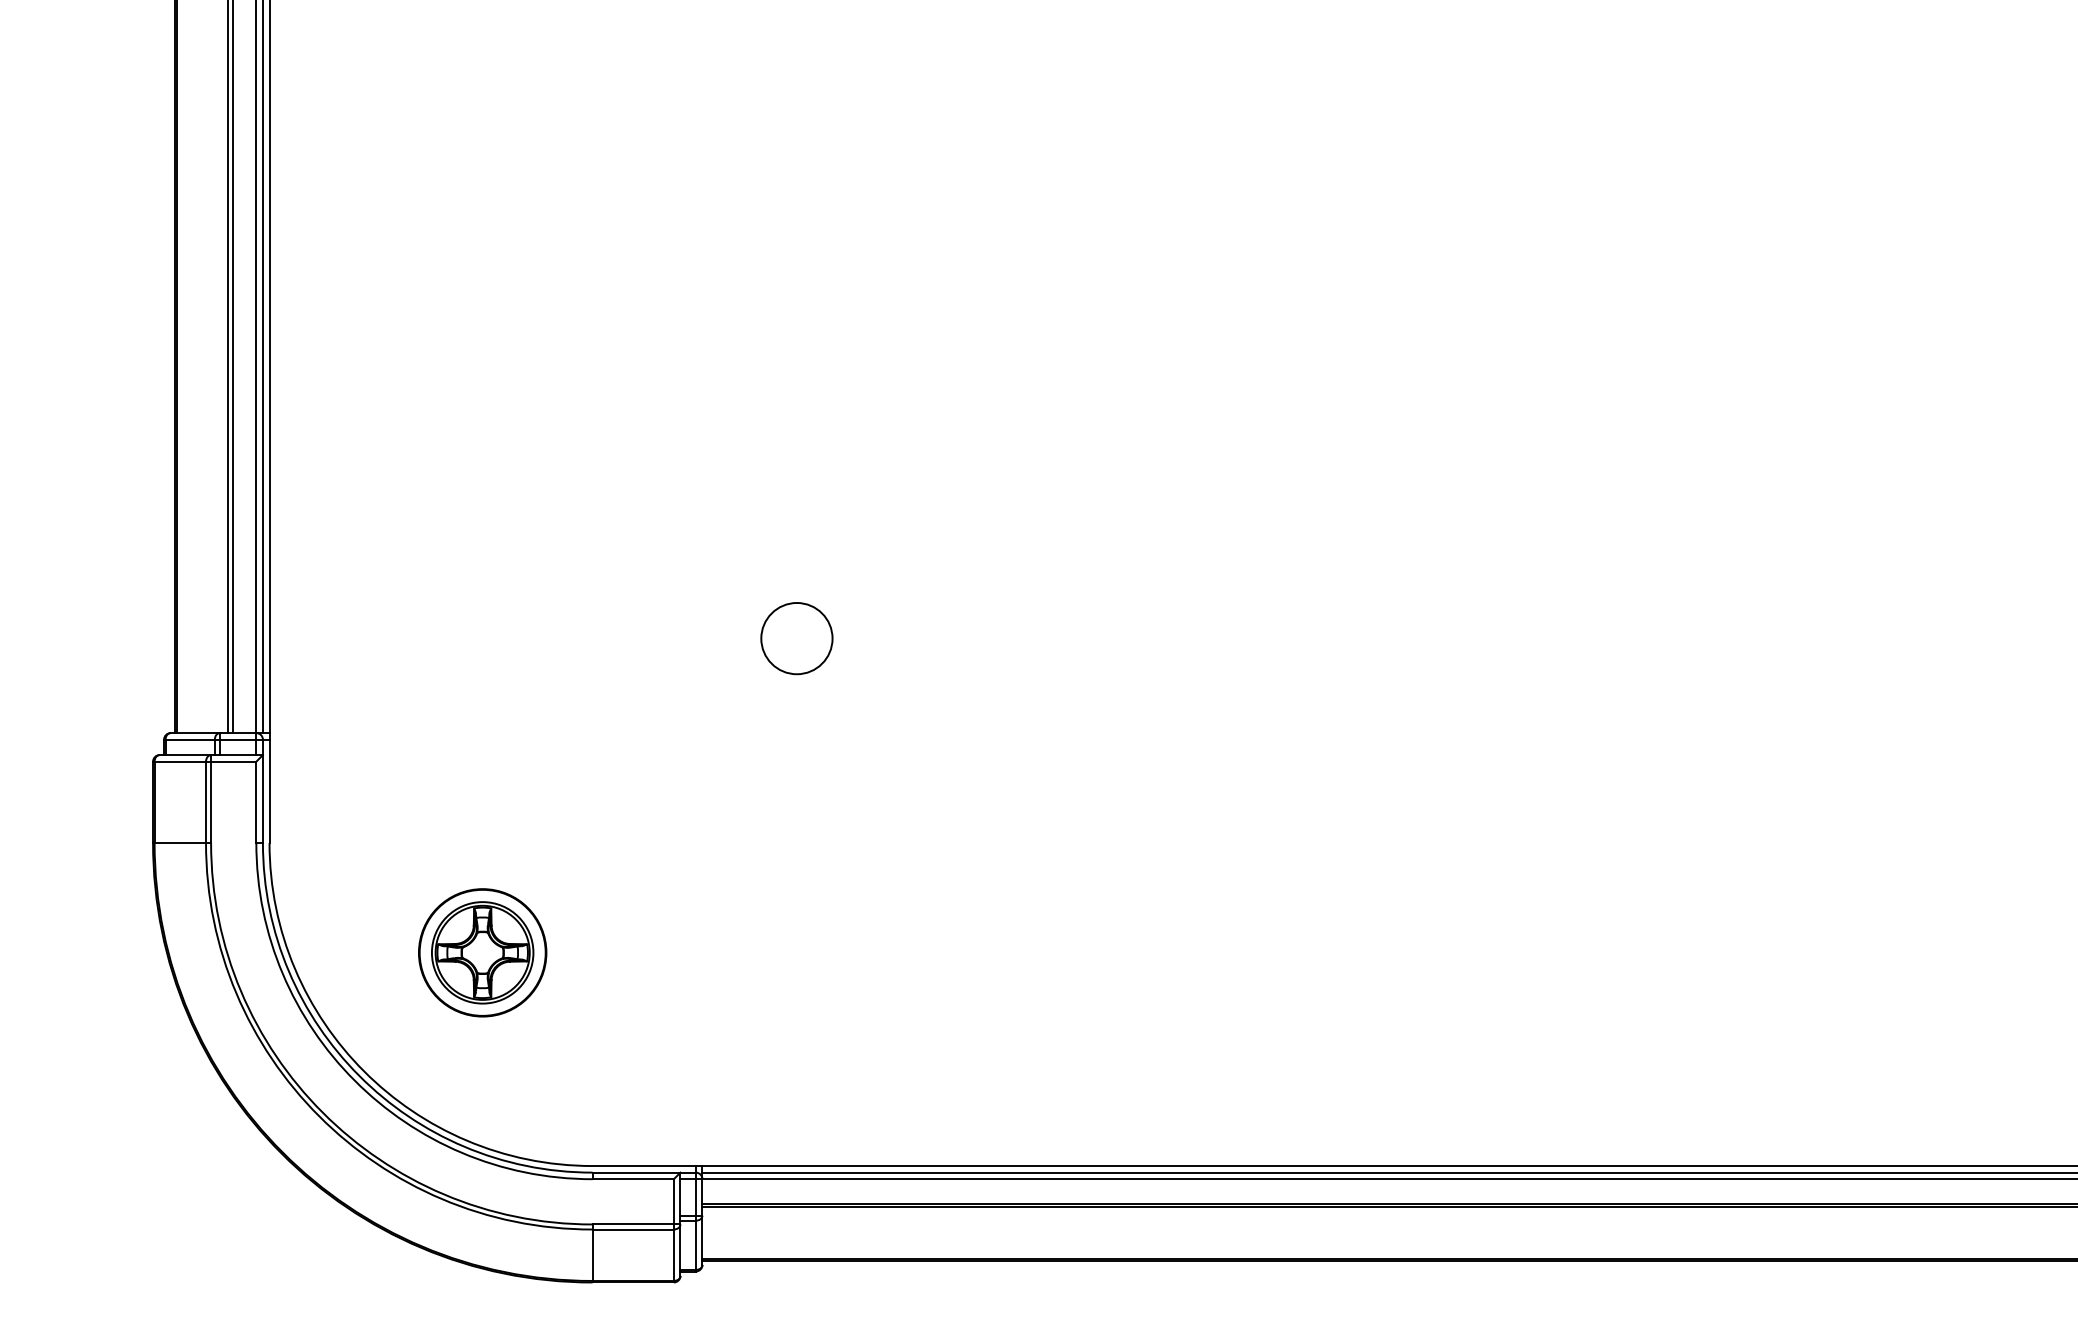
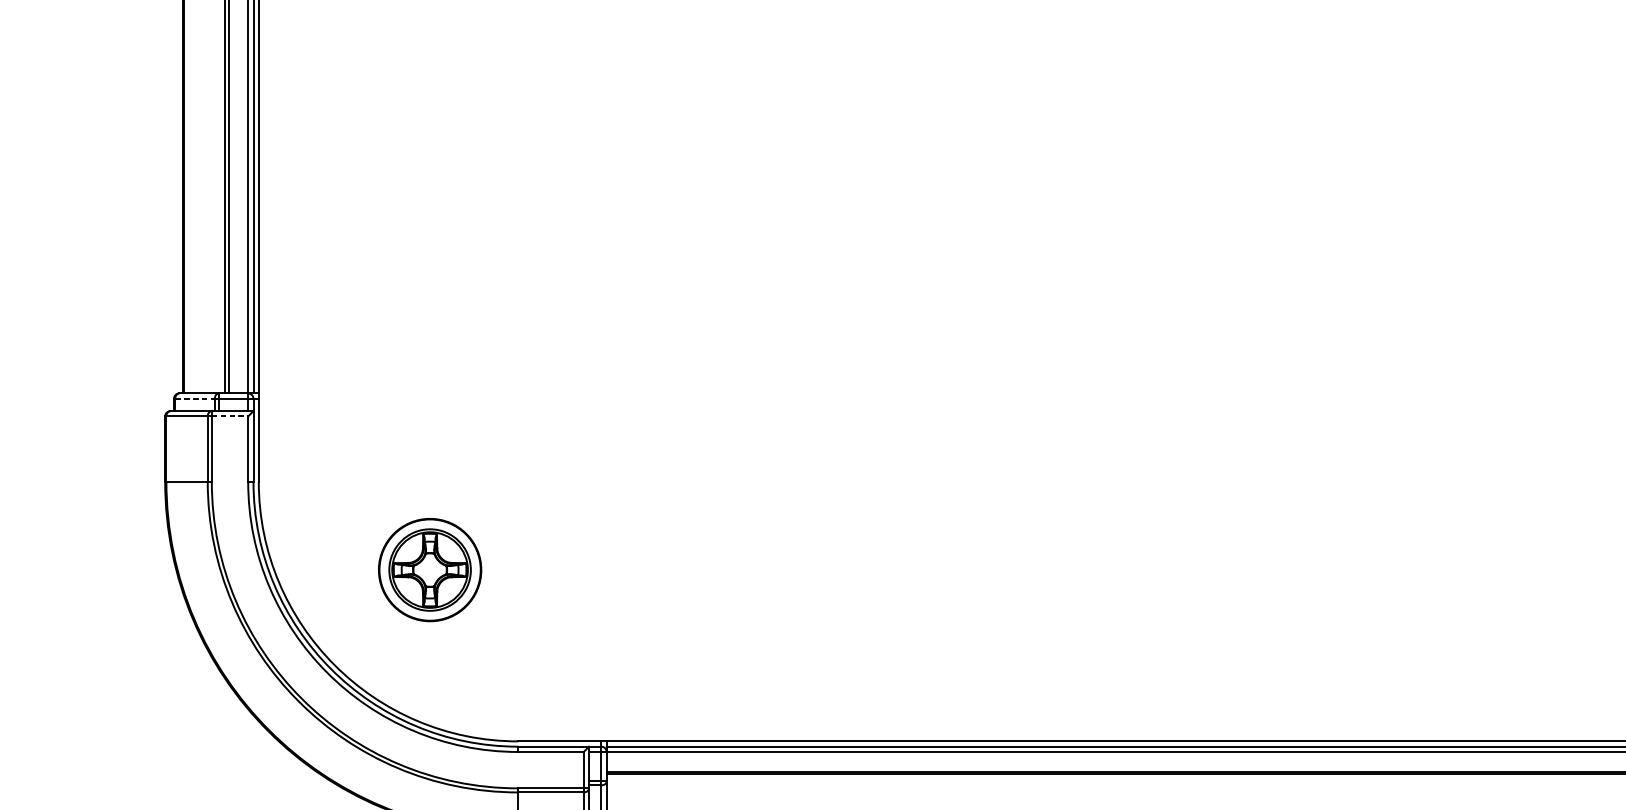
circle: (796, 638) -> (682, 317), removed
line: (190, 739) -> (195, 398), solid -> dashed
line: (233, 761) -> (229, 416), solid -> dashed

